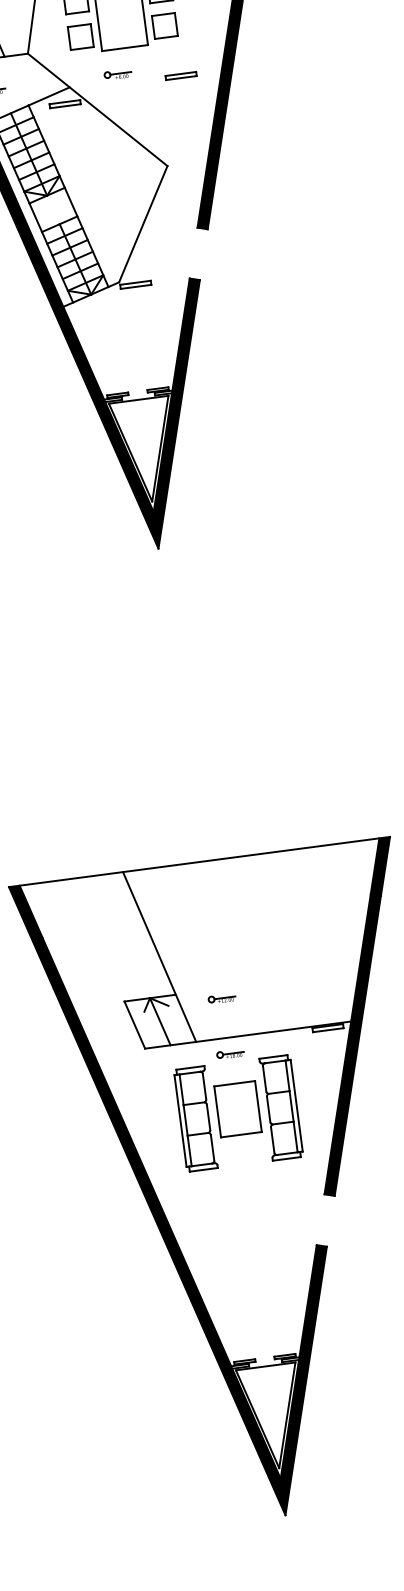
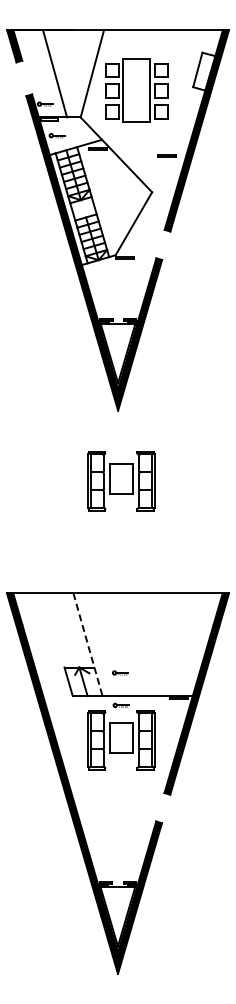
part: (117, 73) -> (130, 135), removed
line: (180, 75) -> (166, 155), moved
part: (180, 669) -> (121, 481), added
line: (160, 958) -> (88, 645), solid -> dashed

